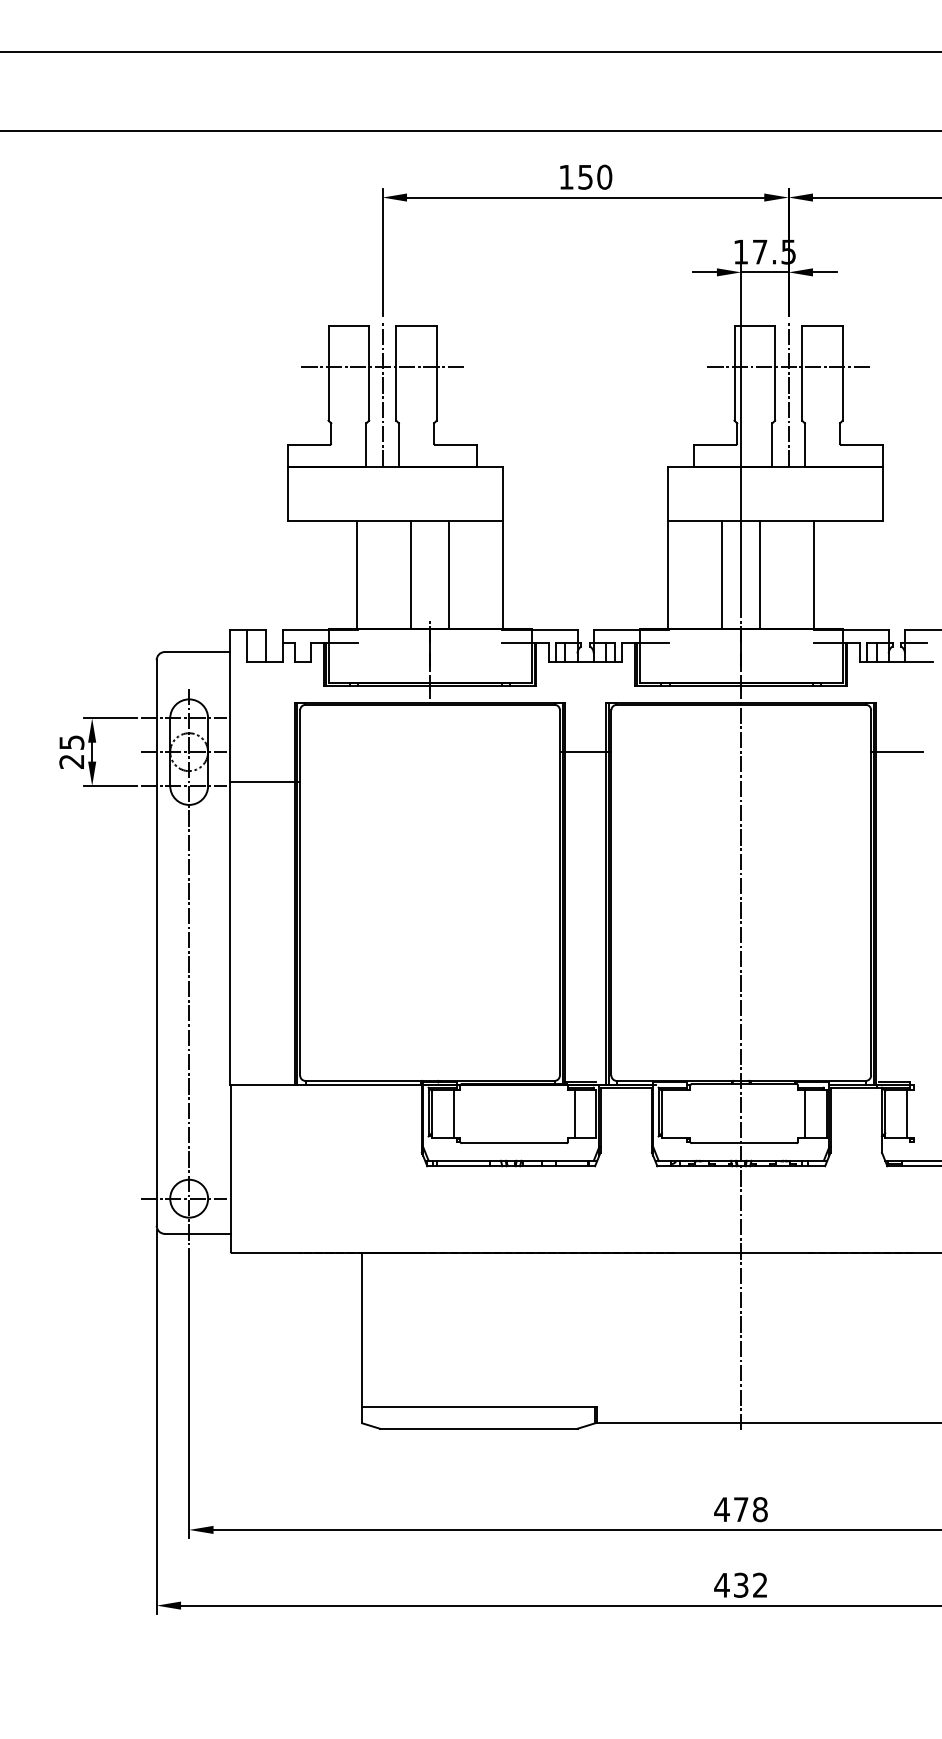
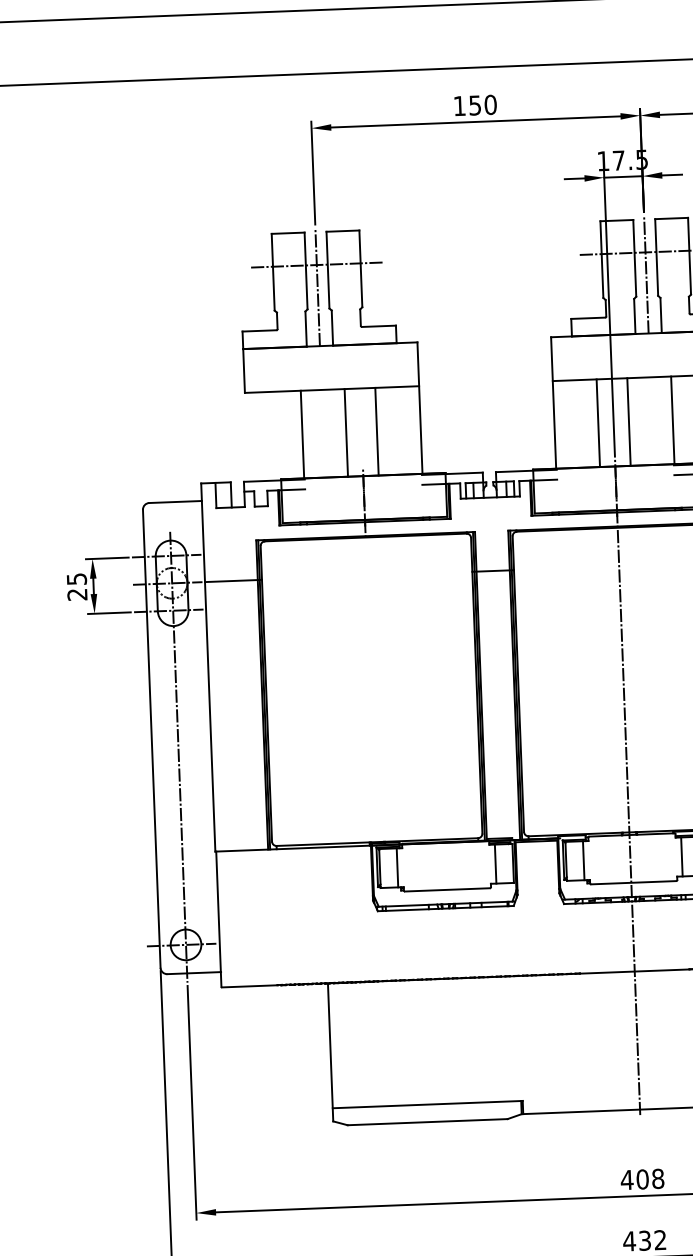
line: (264, 782) -> (233, 581), moved
line: (683, 1113) -> (583, 860), added
text: (740, 1509) -> (642, 1179), 478 -> 408

